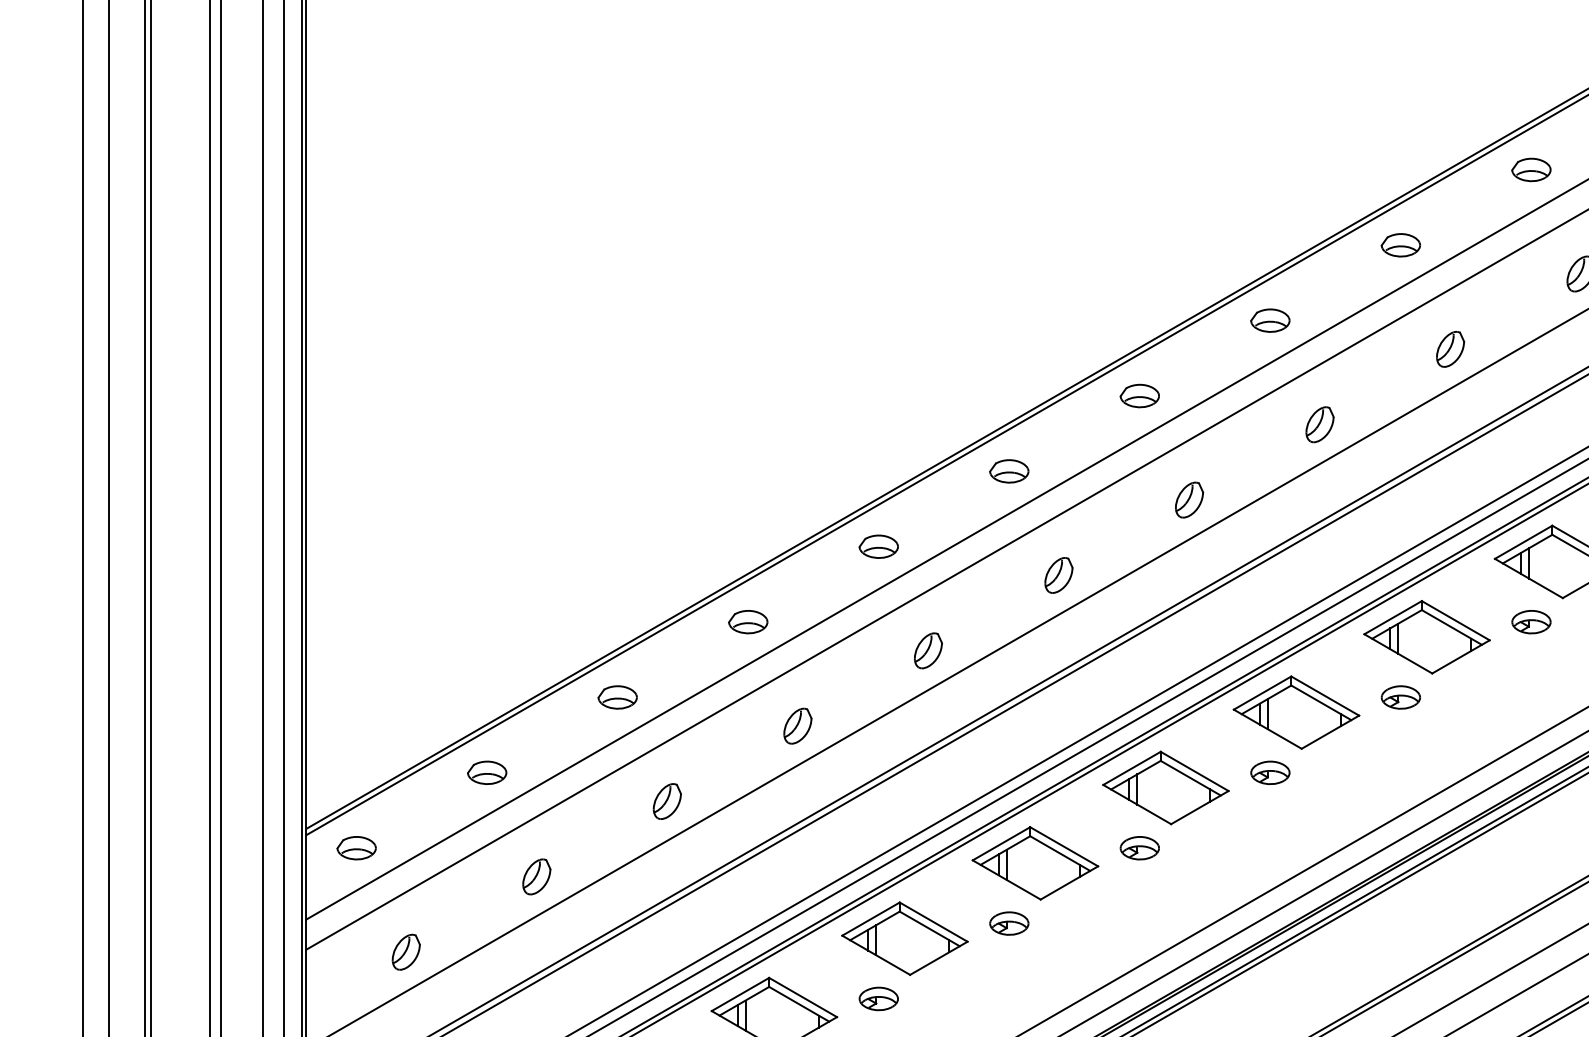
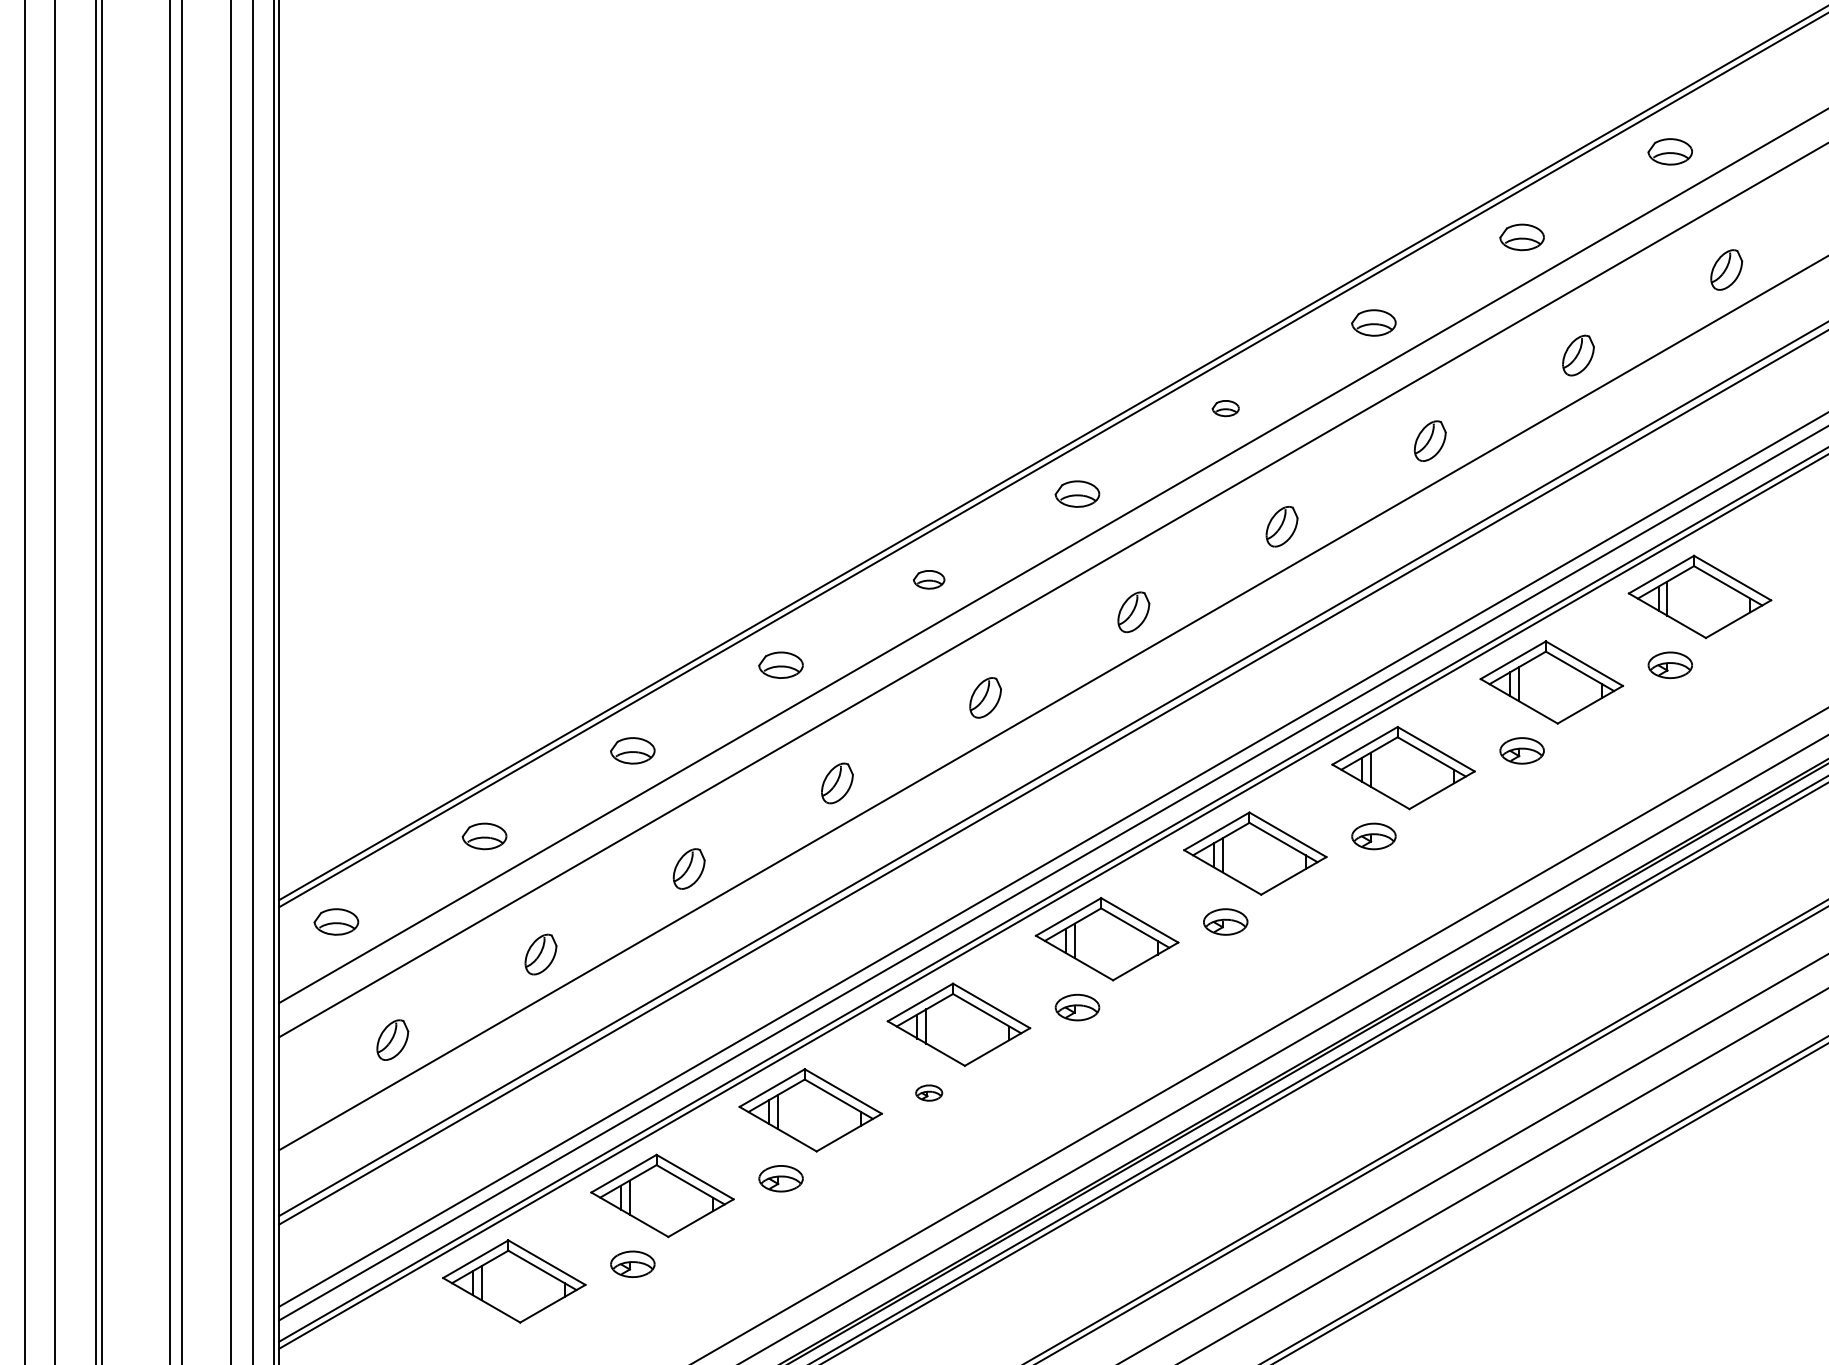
part: (1139, 395) -> (1225, 408), size x0.6
part: (878, 546) -> (928, 579), size x0.7
part: (878, 998) -> (928, 1092), size x0.6

